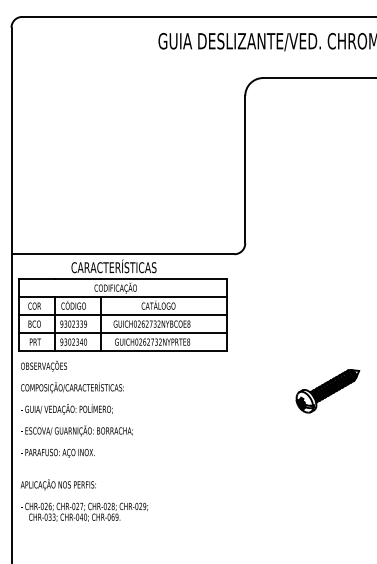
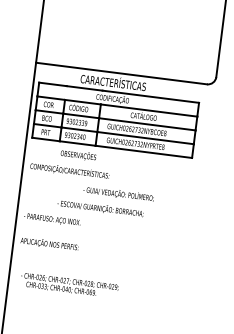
text: (44, 366) -> (78, 155), moved
text: (66, 409) -> (118, 194), moved
text: (76, 430) -> (100, 208), moved
text: (84, 511) -> (69, 285), moved

